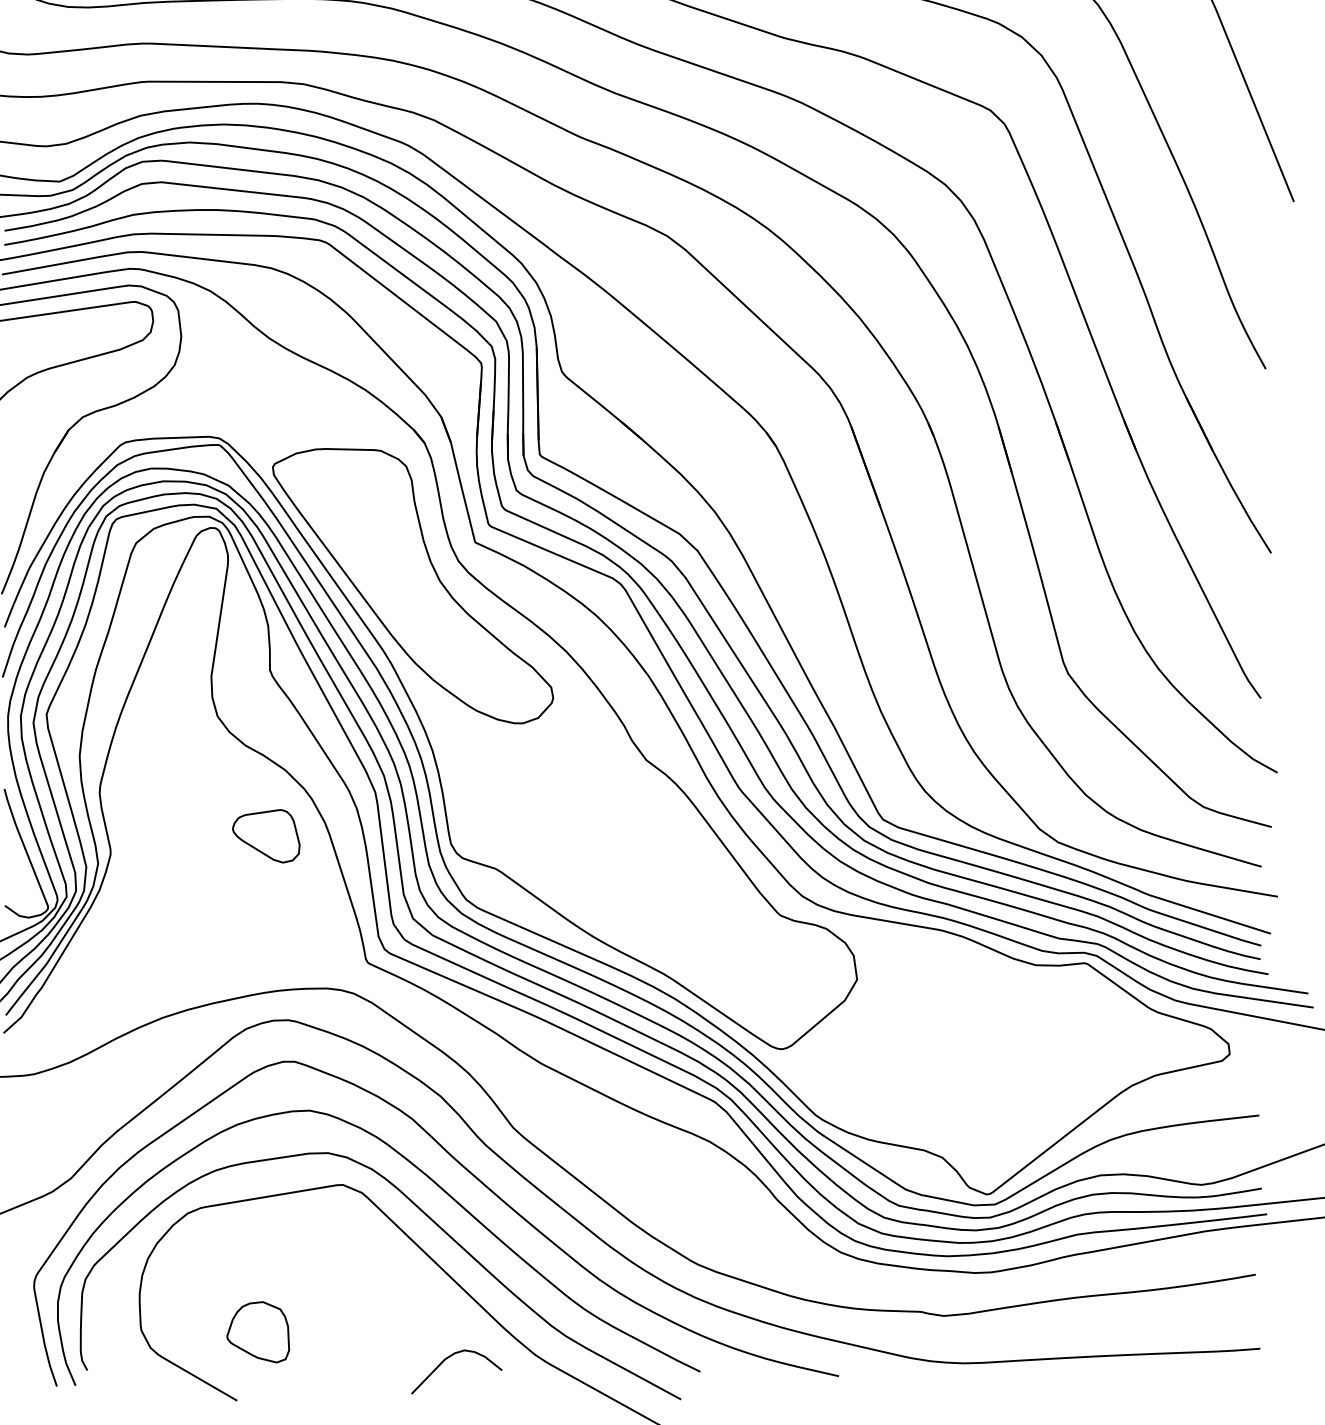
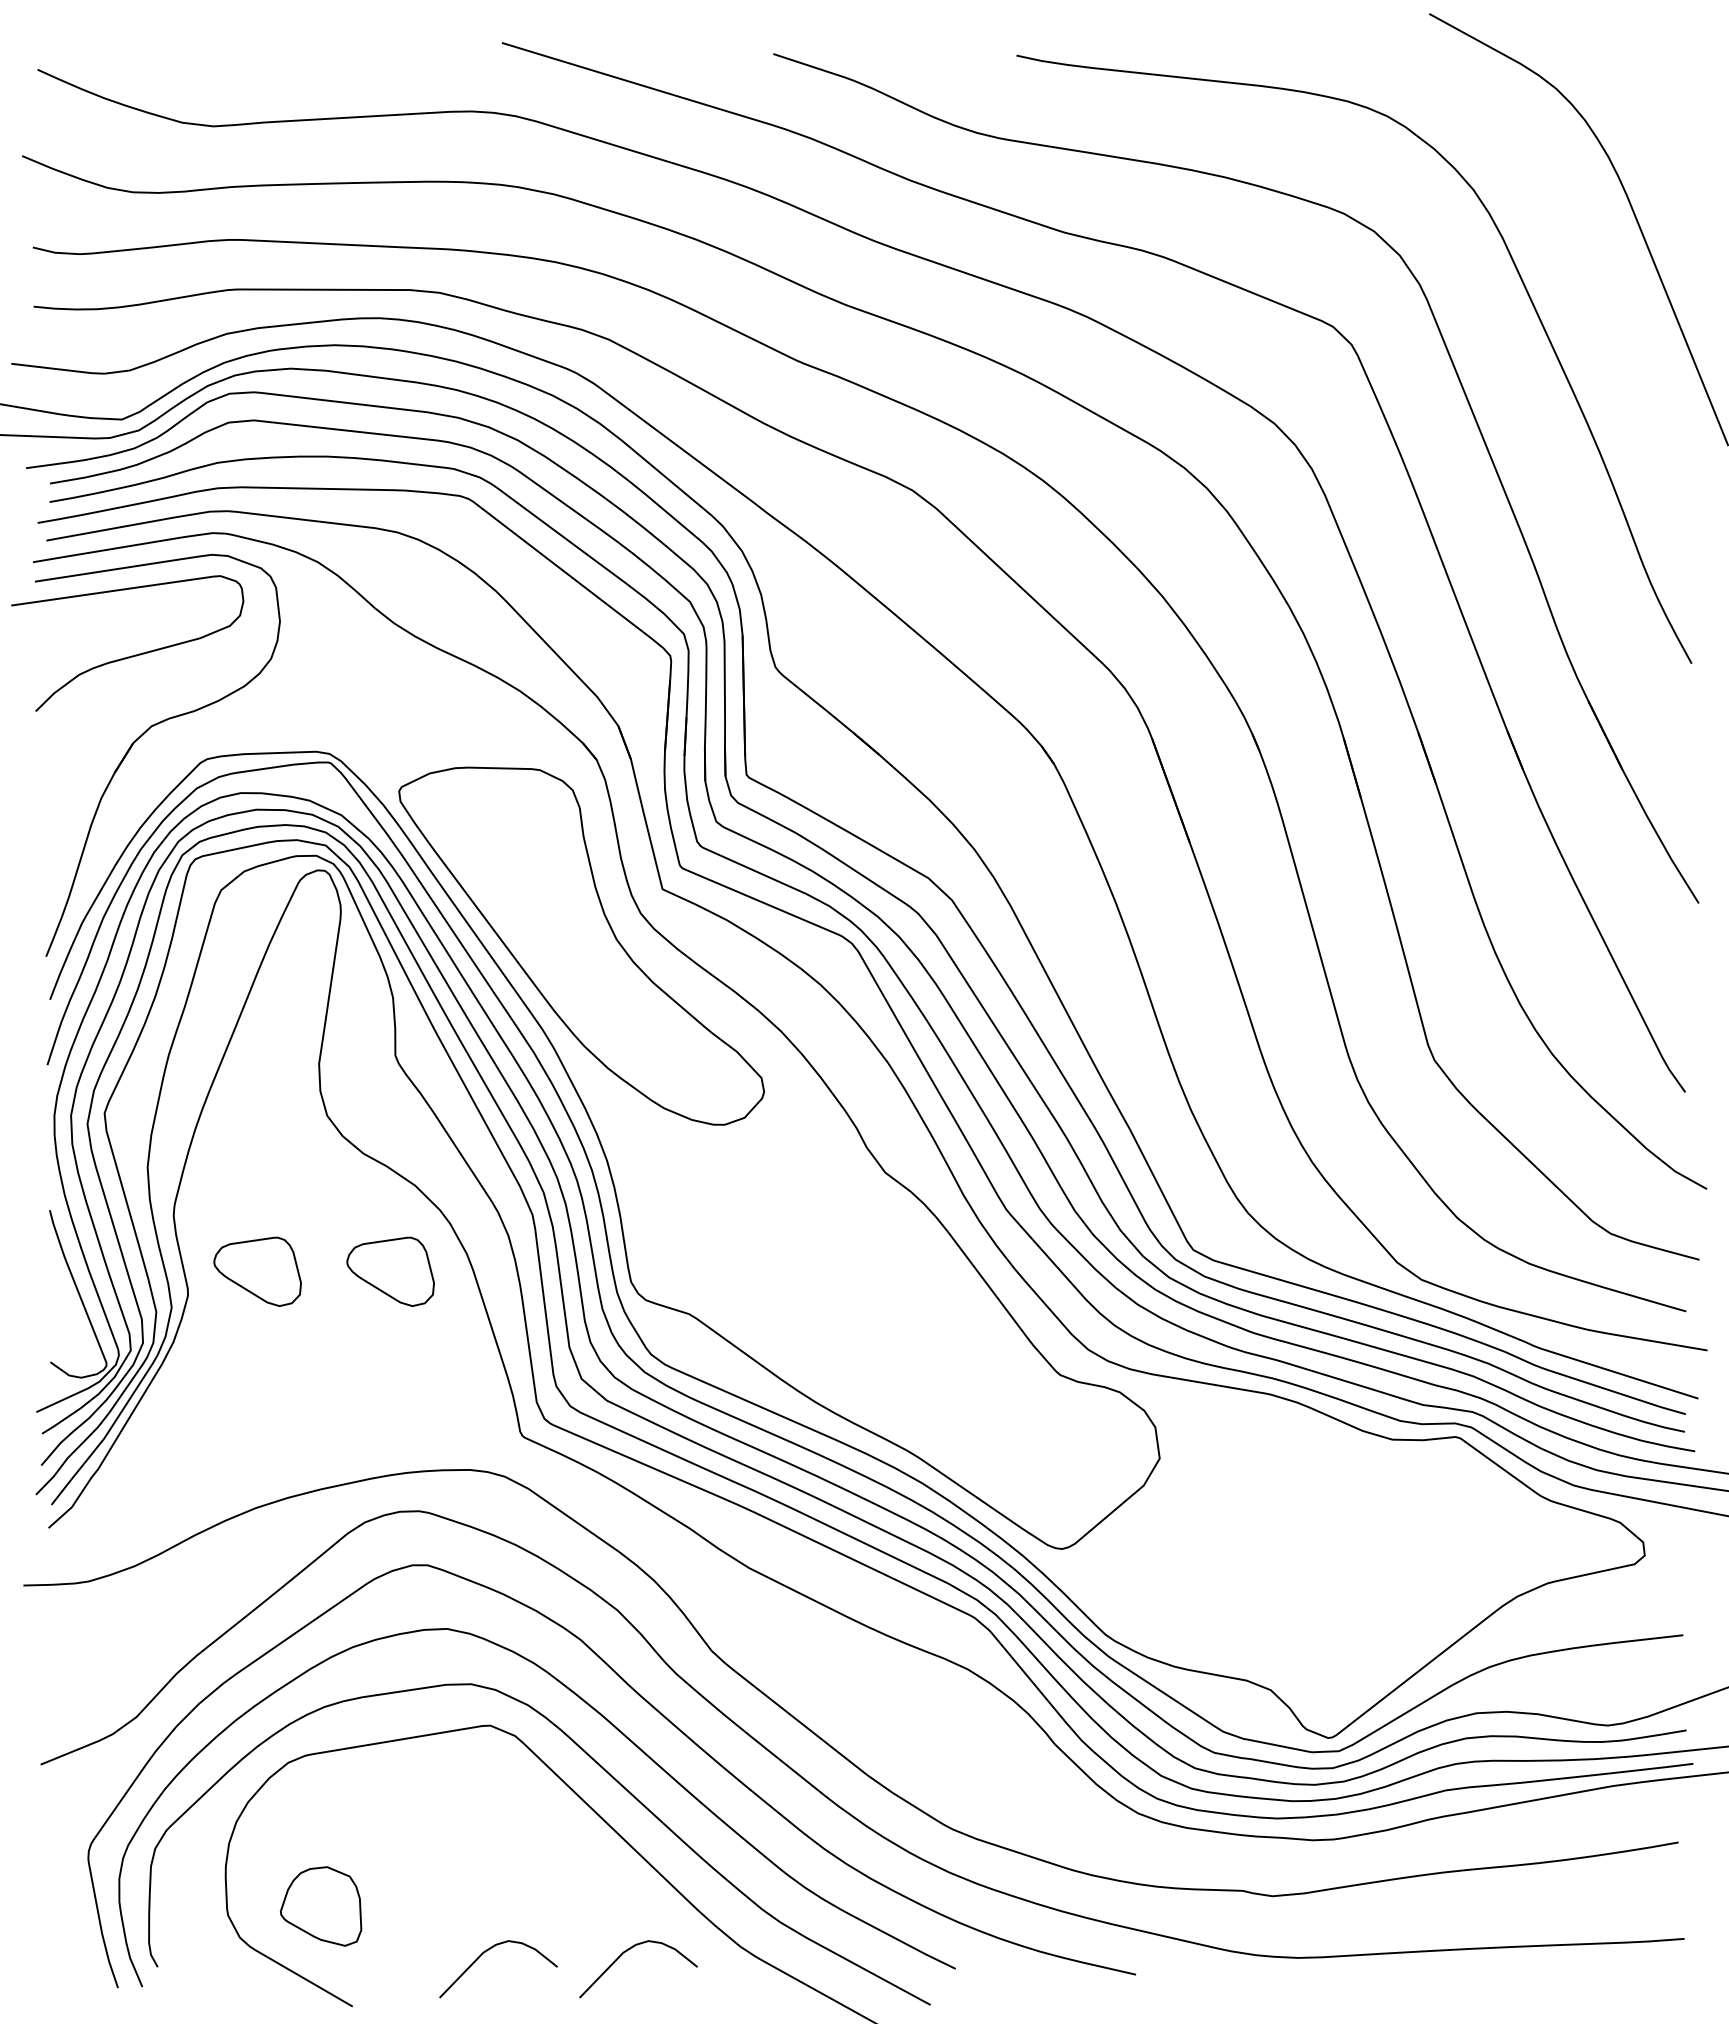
part: (164, 836) -> (257, 1271), added
part: (257, 1332) -> (320, 1906), moved
curve: (340, 1358) -> (487, 1951), added

